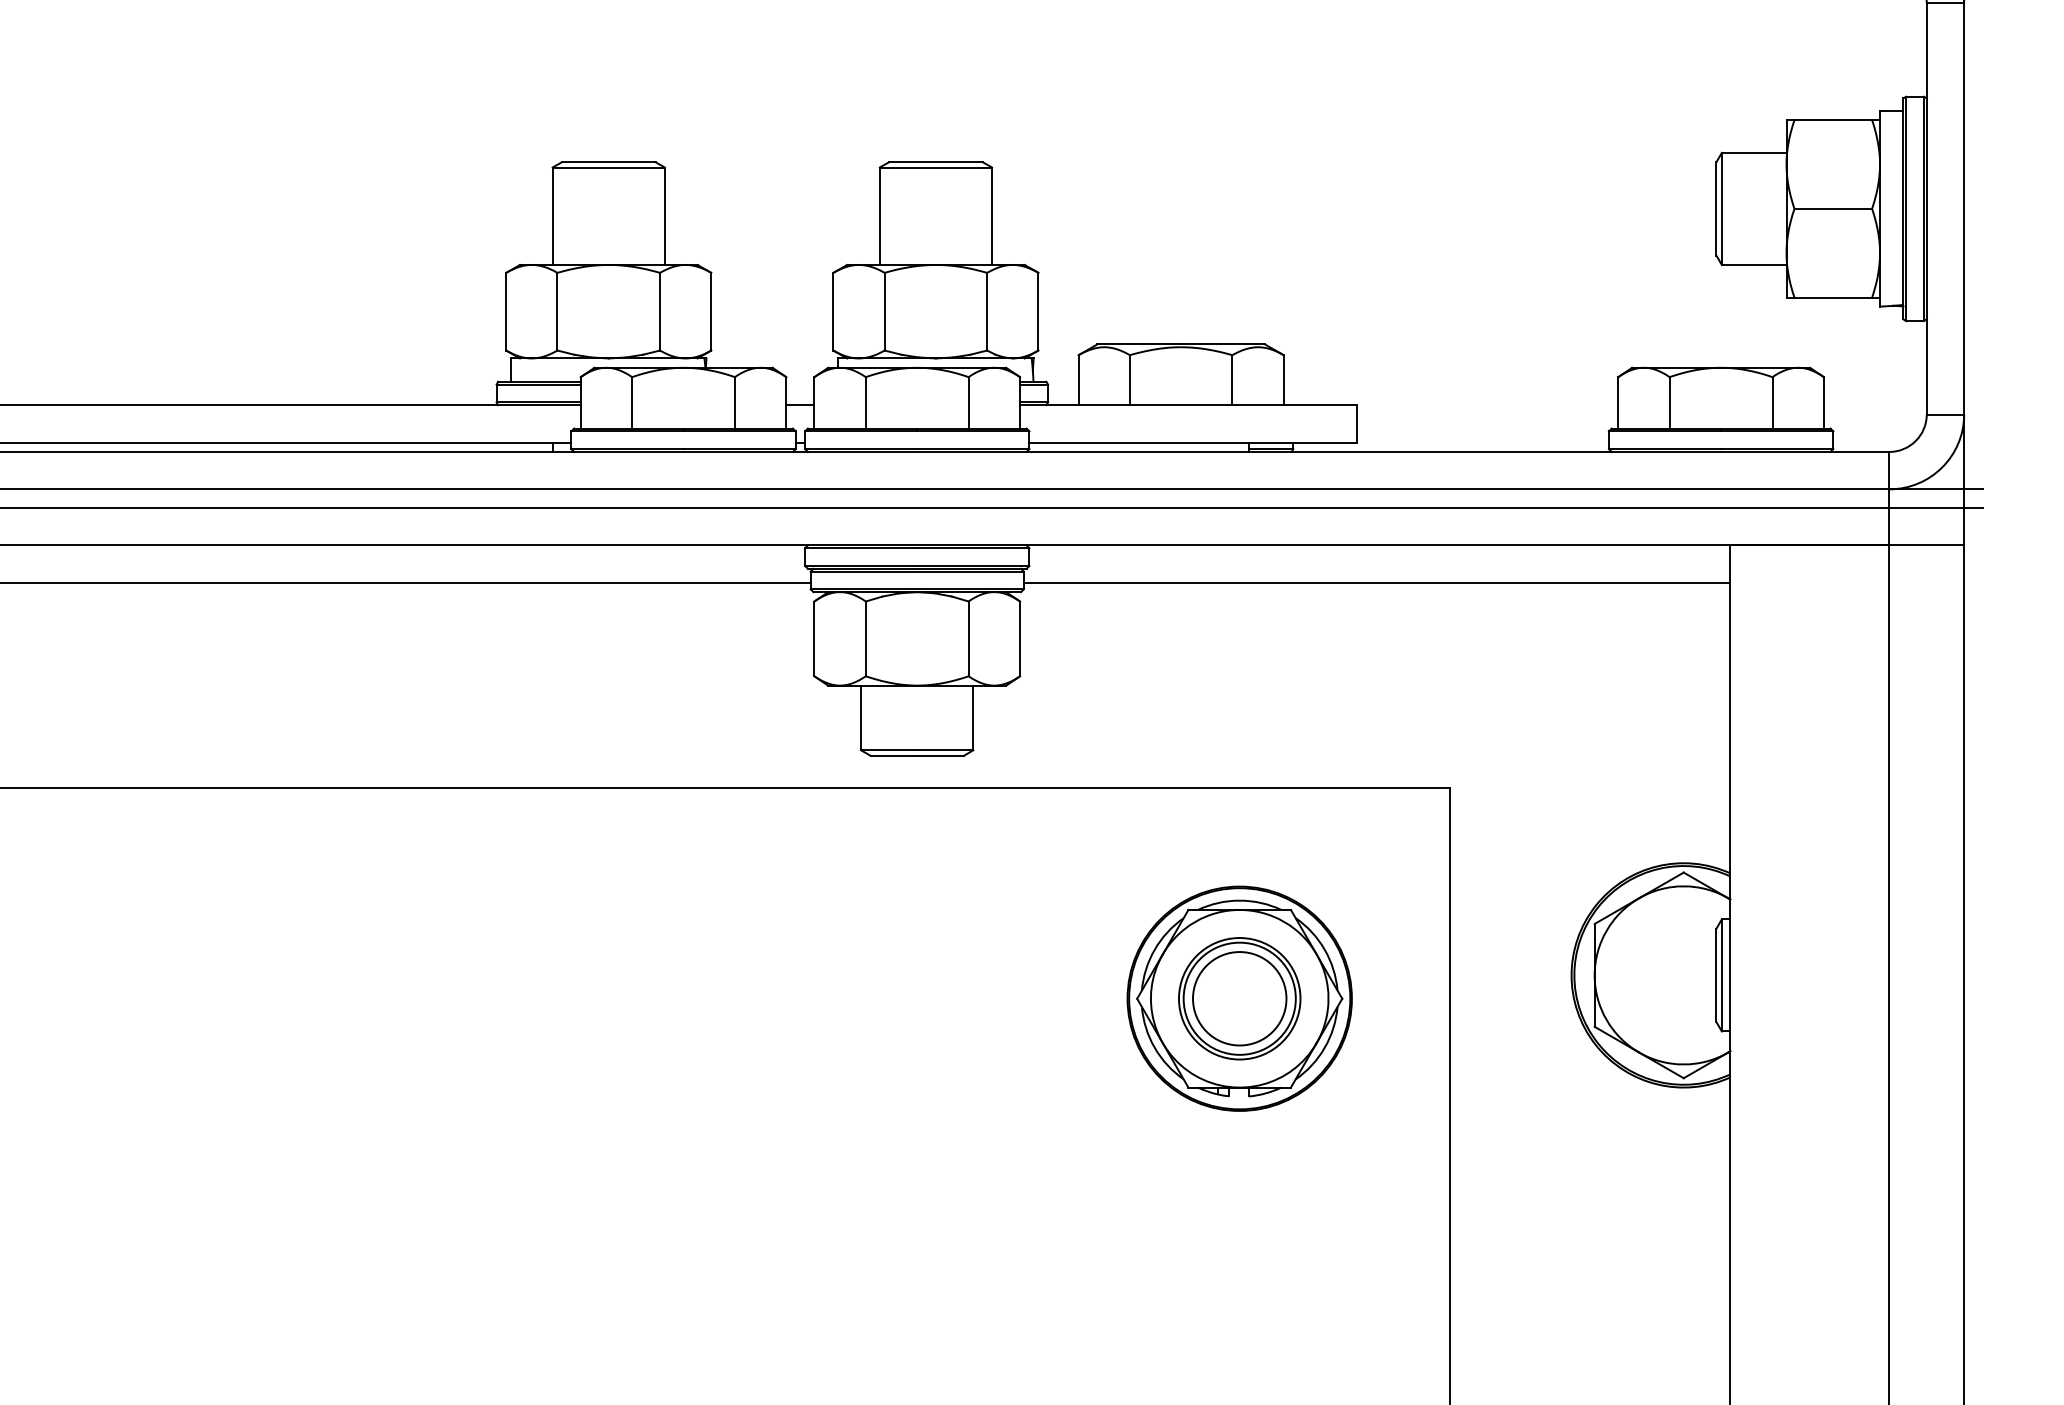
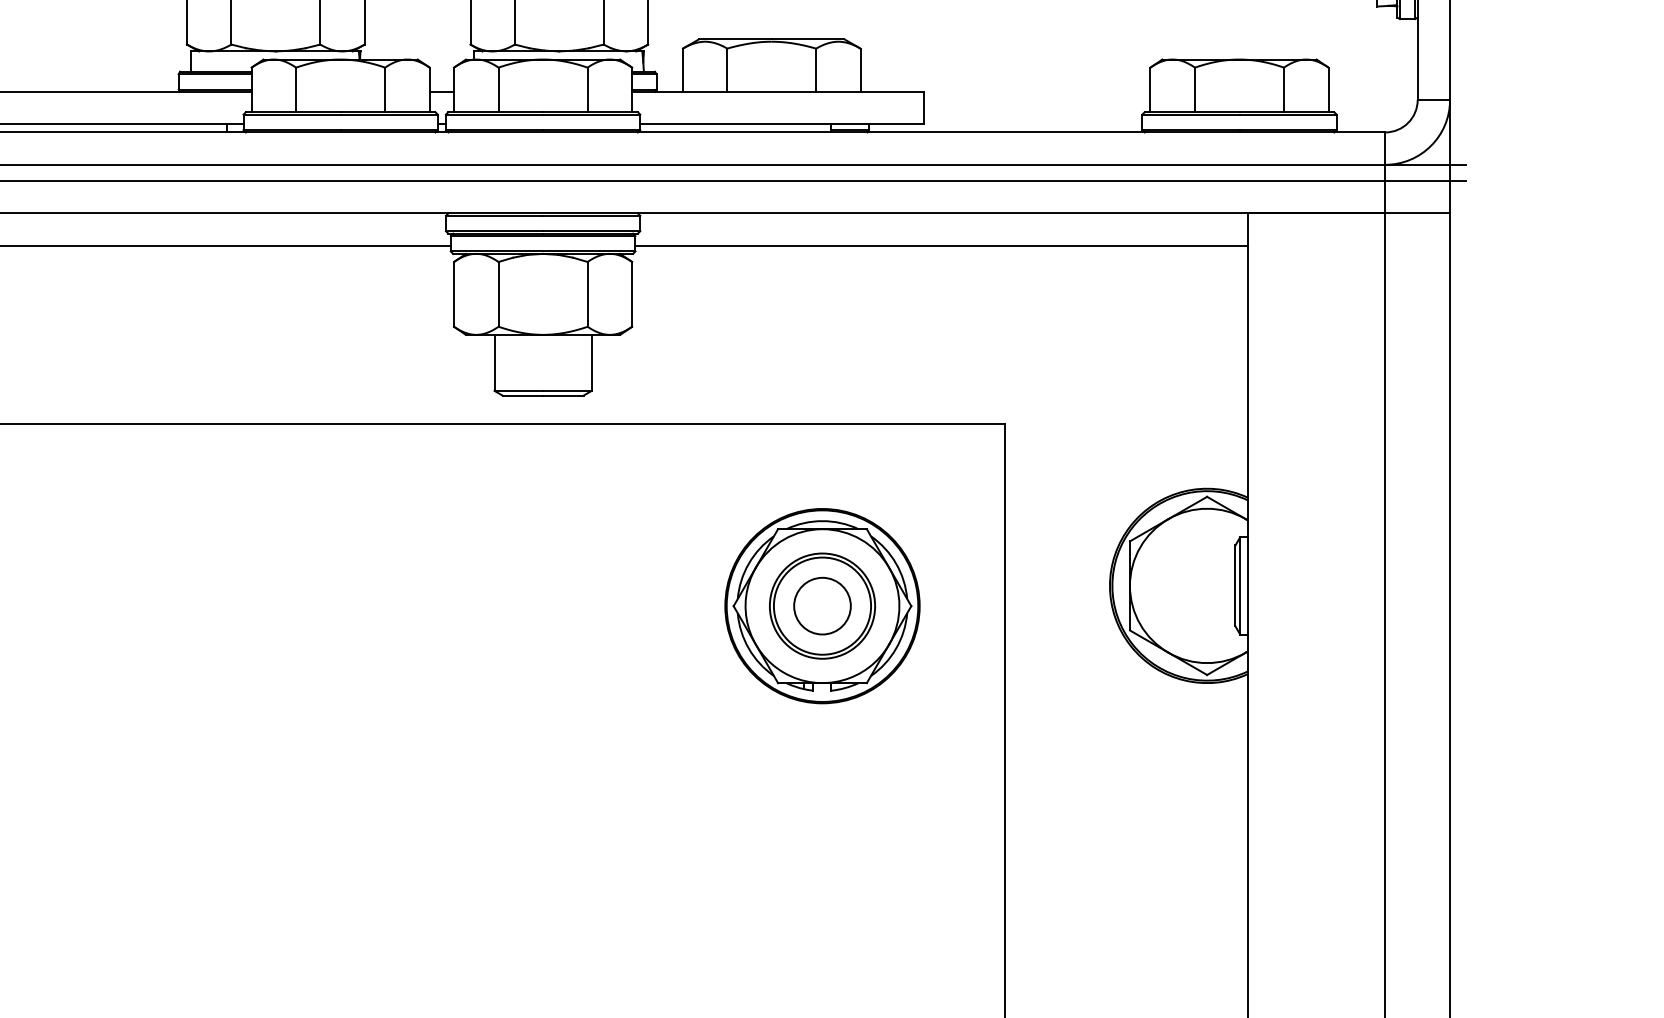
circle: (1239, 998) -> (822, 605), size x0.7

